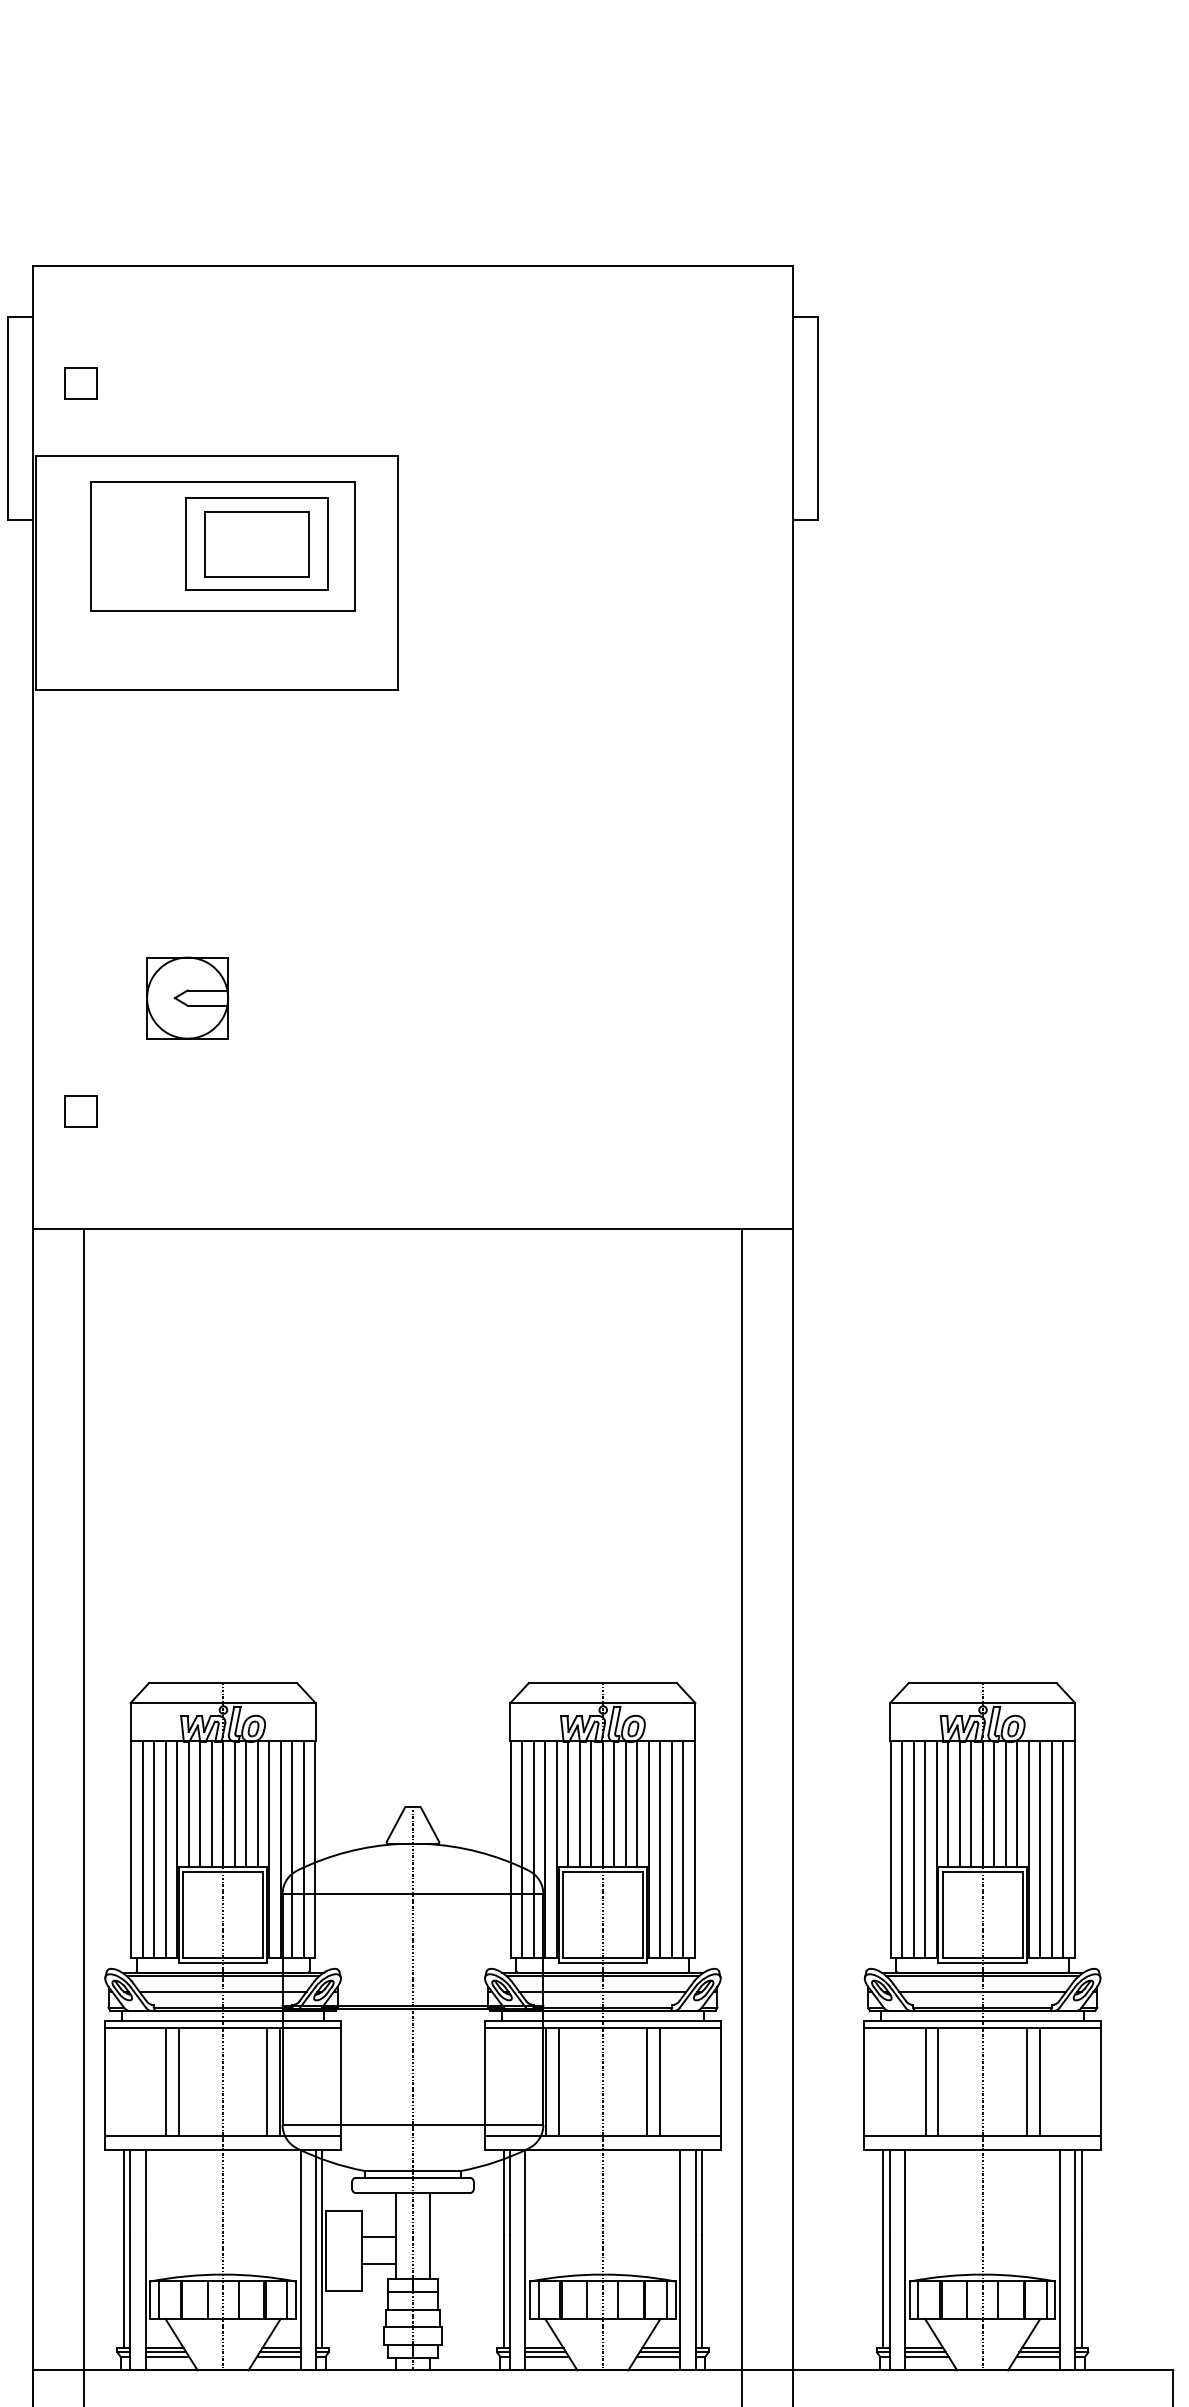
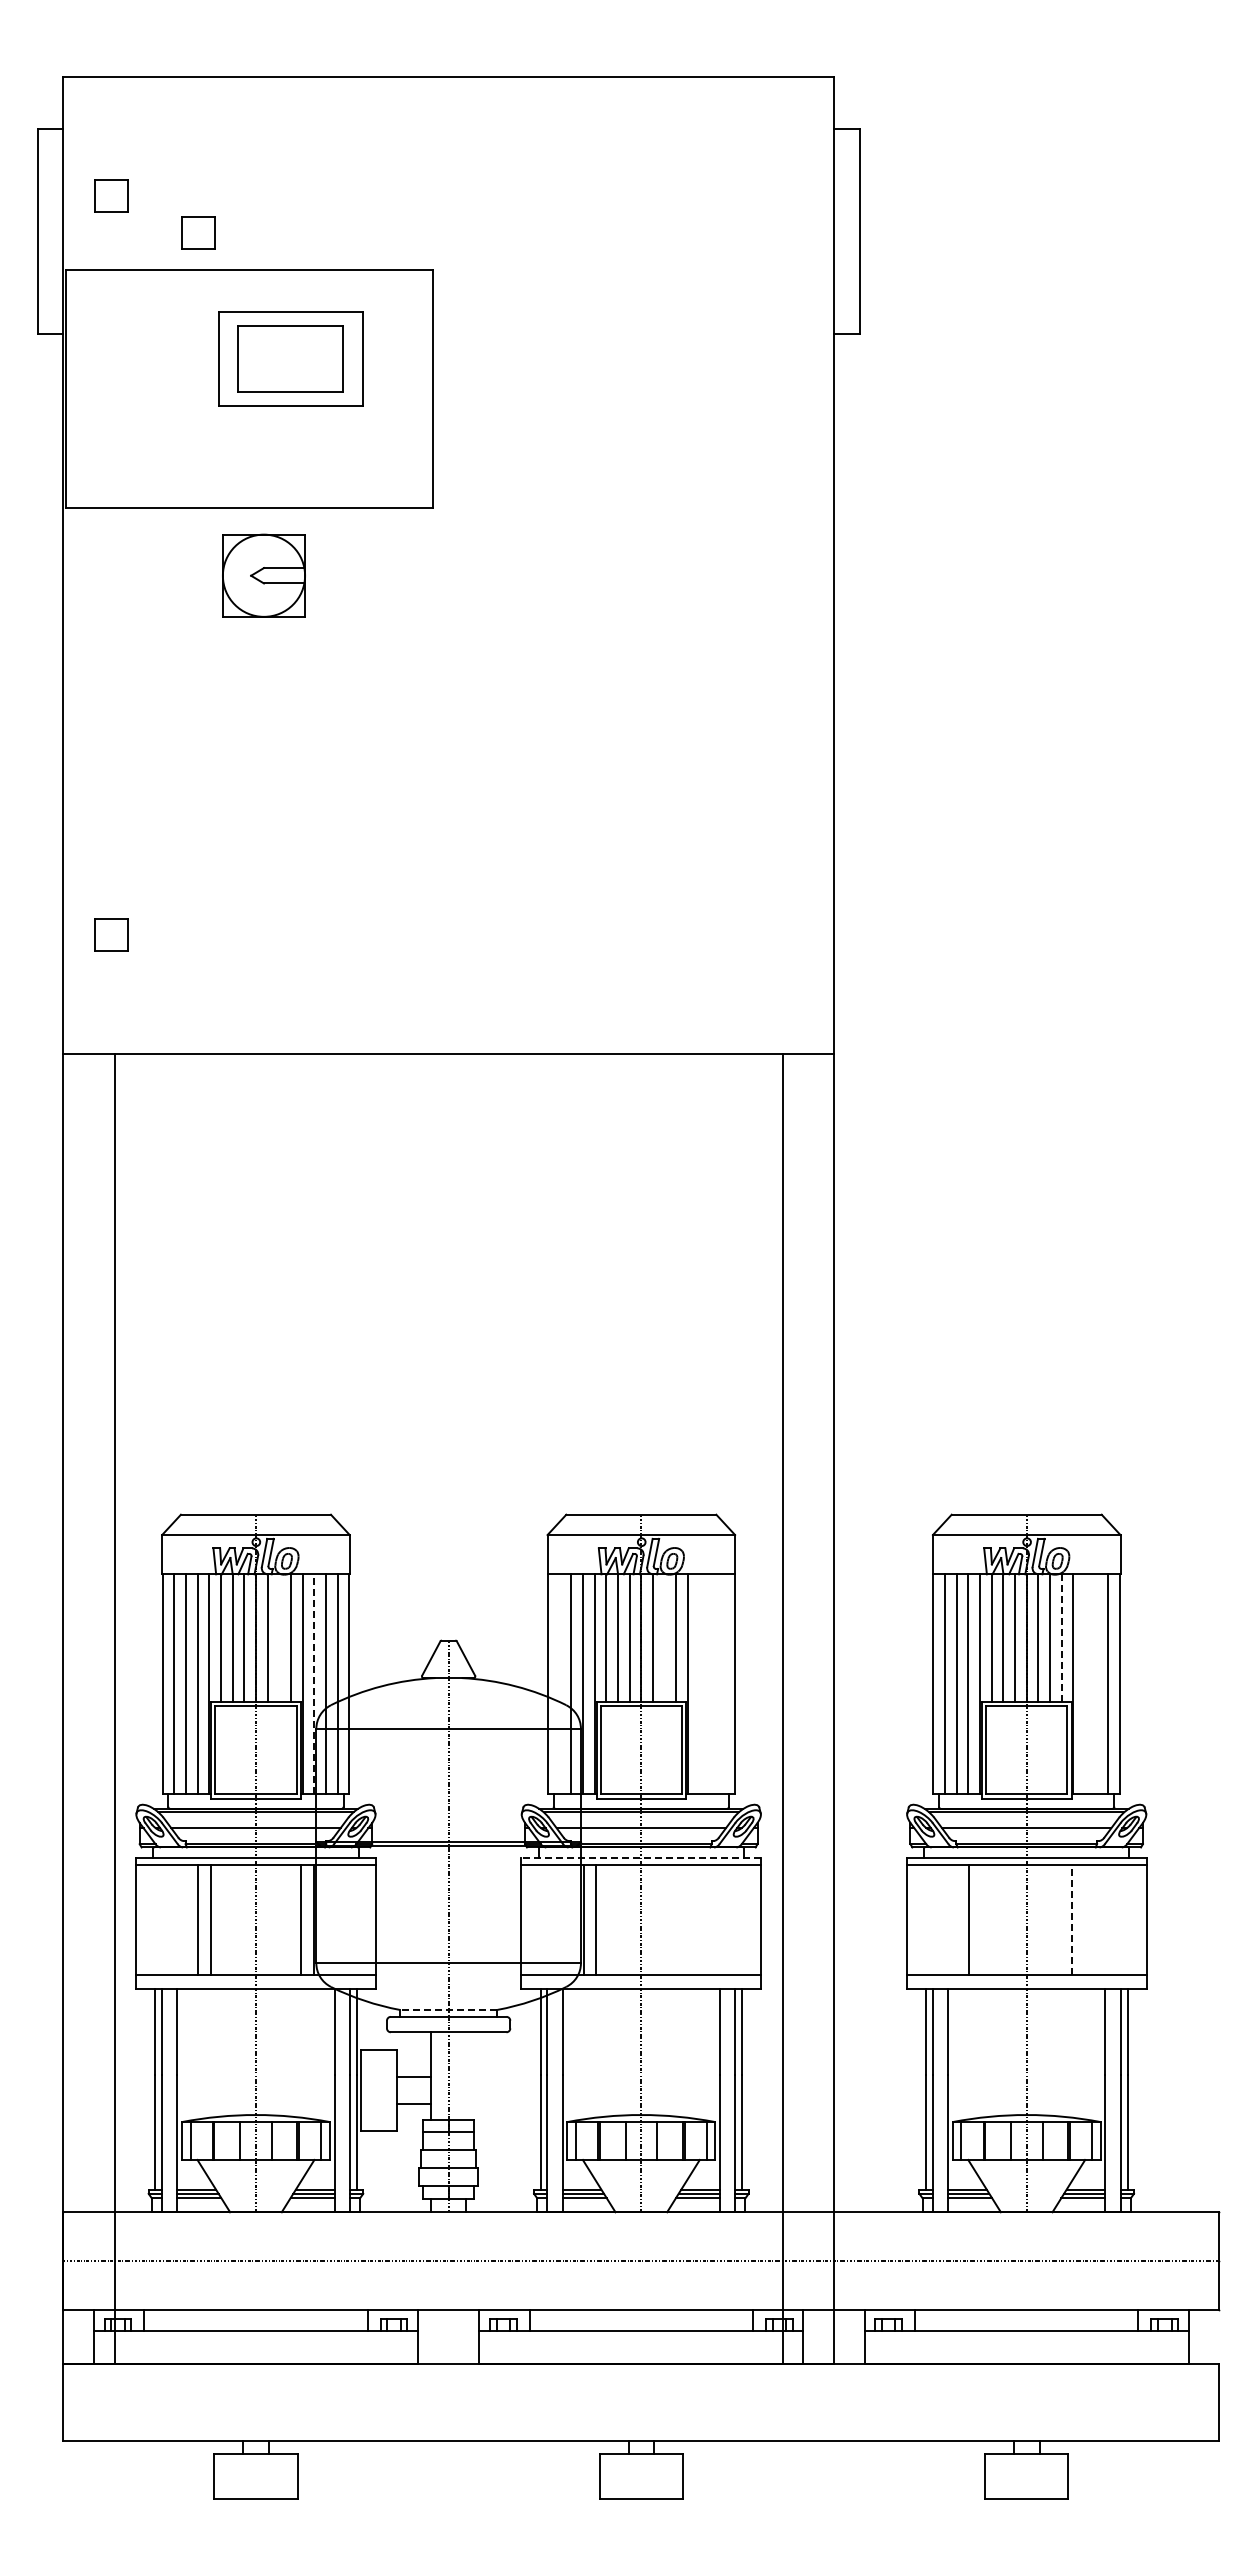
part: (166, 419) -> (198, 232), added
part: (222, 546) -> (255, 361), removed
part: (187, 997) -> (263, 575), moved
line: (246, 1803) -> (279, 1637), removed
line: (625, 1803) -> (664, 1637), removed
line: (1016, 1803) -> (1061, 1637), solid -> dashed
line: (280, 1849) -> (314, 1683), solid -> dashed
line: (522, 1849) -> (559, 1683), removed
line: (660, 1849) -> (699, 1683), removed
line: (672, 1849) -> (711, 1683), removed
line: (683, 1849) -> (723, 1683), removed
line: (1040, 1849) -> (1085, 1683), removed
line: (1051, 1849) -> (1096, 1683), removed
line: (602, 2020) -> (640, 1857), solid -> dashed
line: (647, 2081) -> (686, 1919), removed
line: (660, 2081) -> (699, 1919), removed
line: (938, 2081) -> (981, 1919), removed
line: (1026, 2081) -> (1071, 1919), solid -> dashed
line: (1039, 2081) -> (1084, 1919), removed
line: (412, 2170) -> (448, 2009), solid -> dashed
line: (429, 2235) -> (465, 2075), removed

